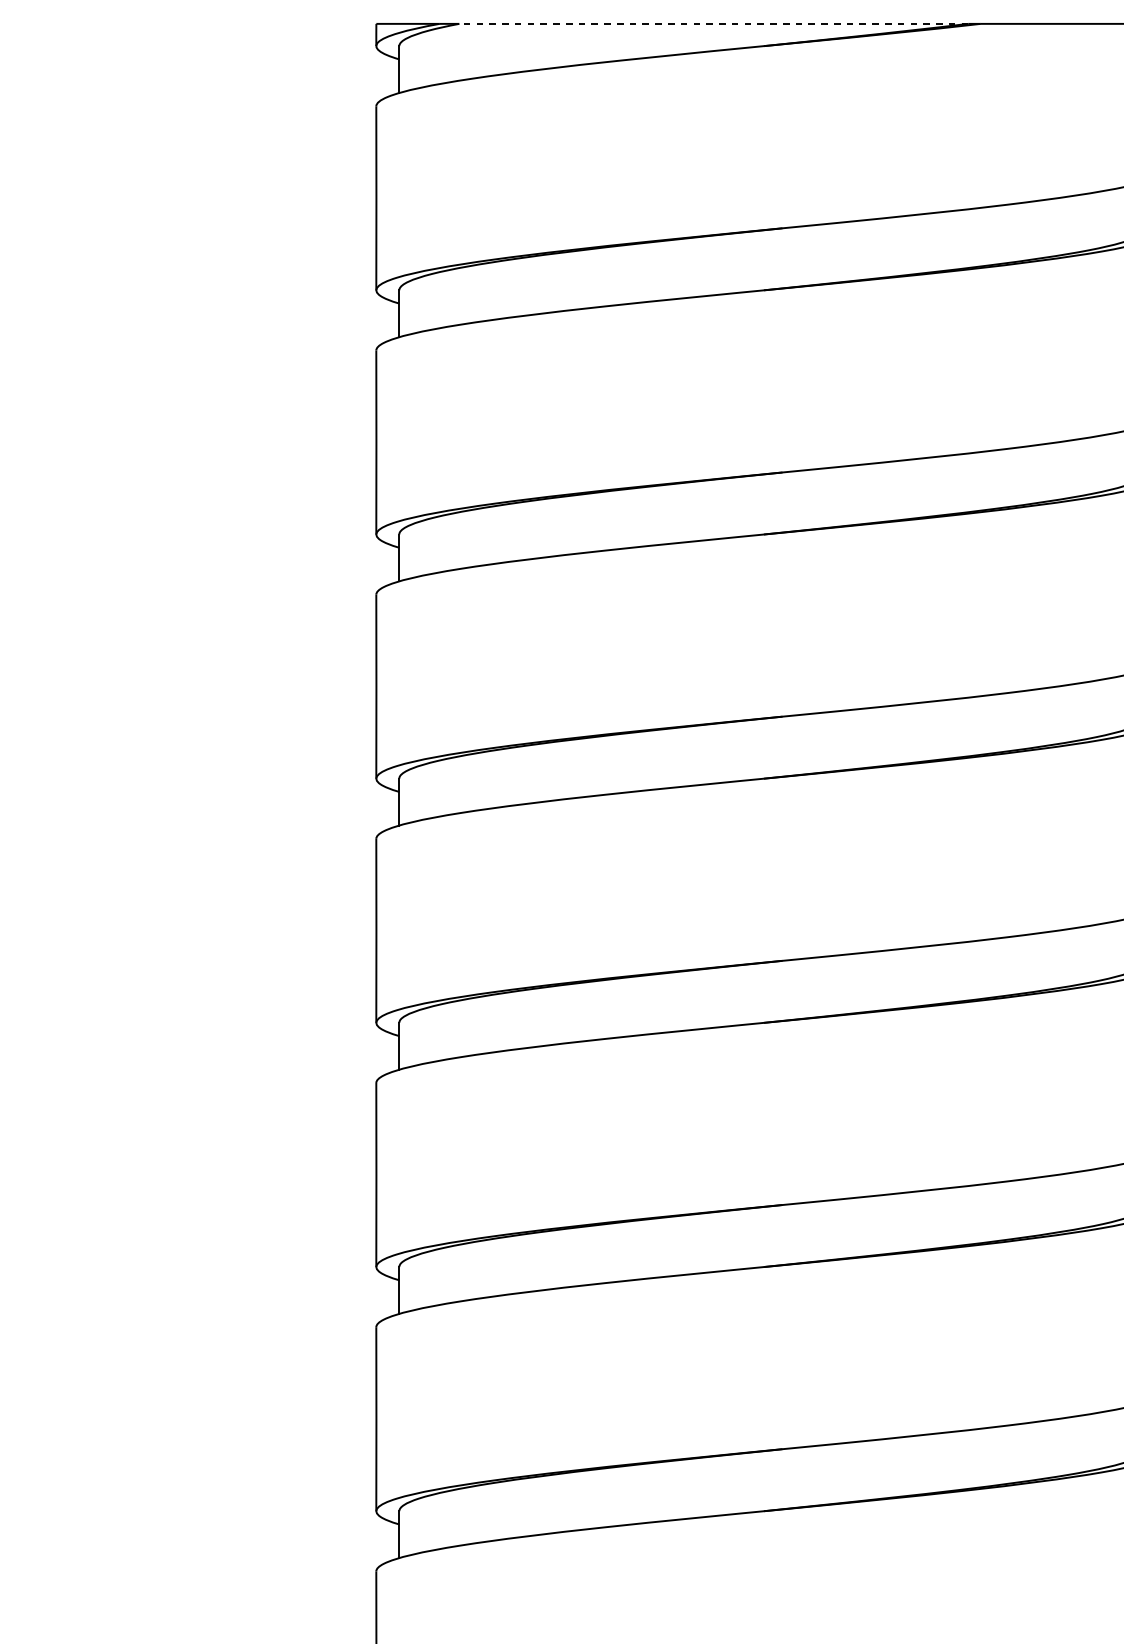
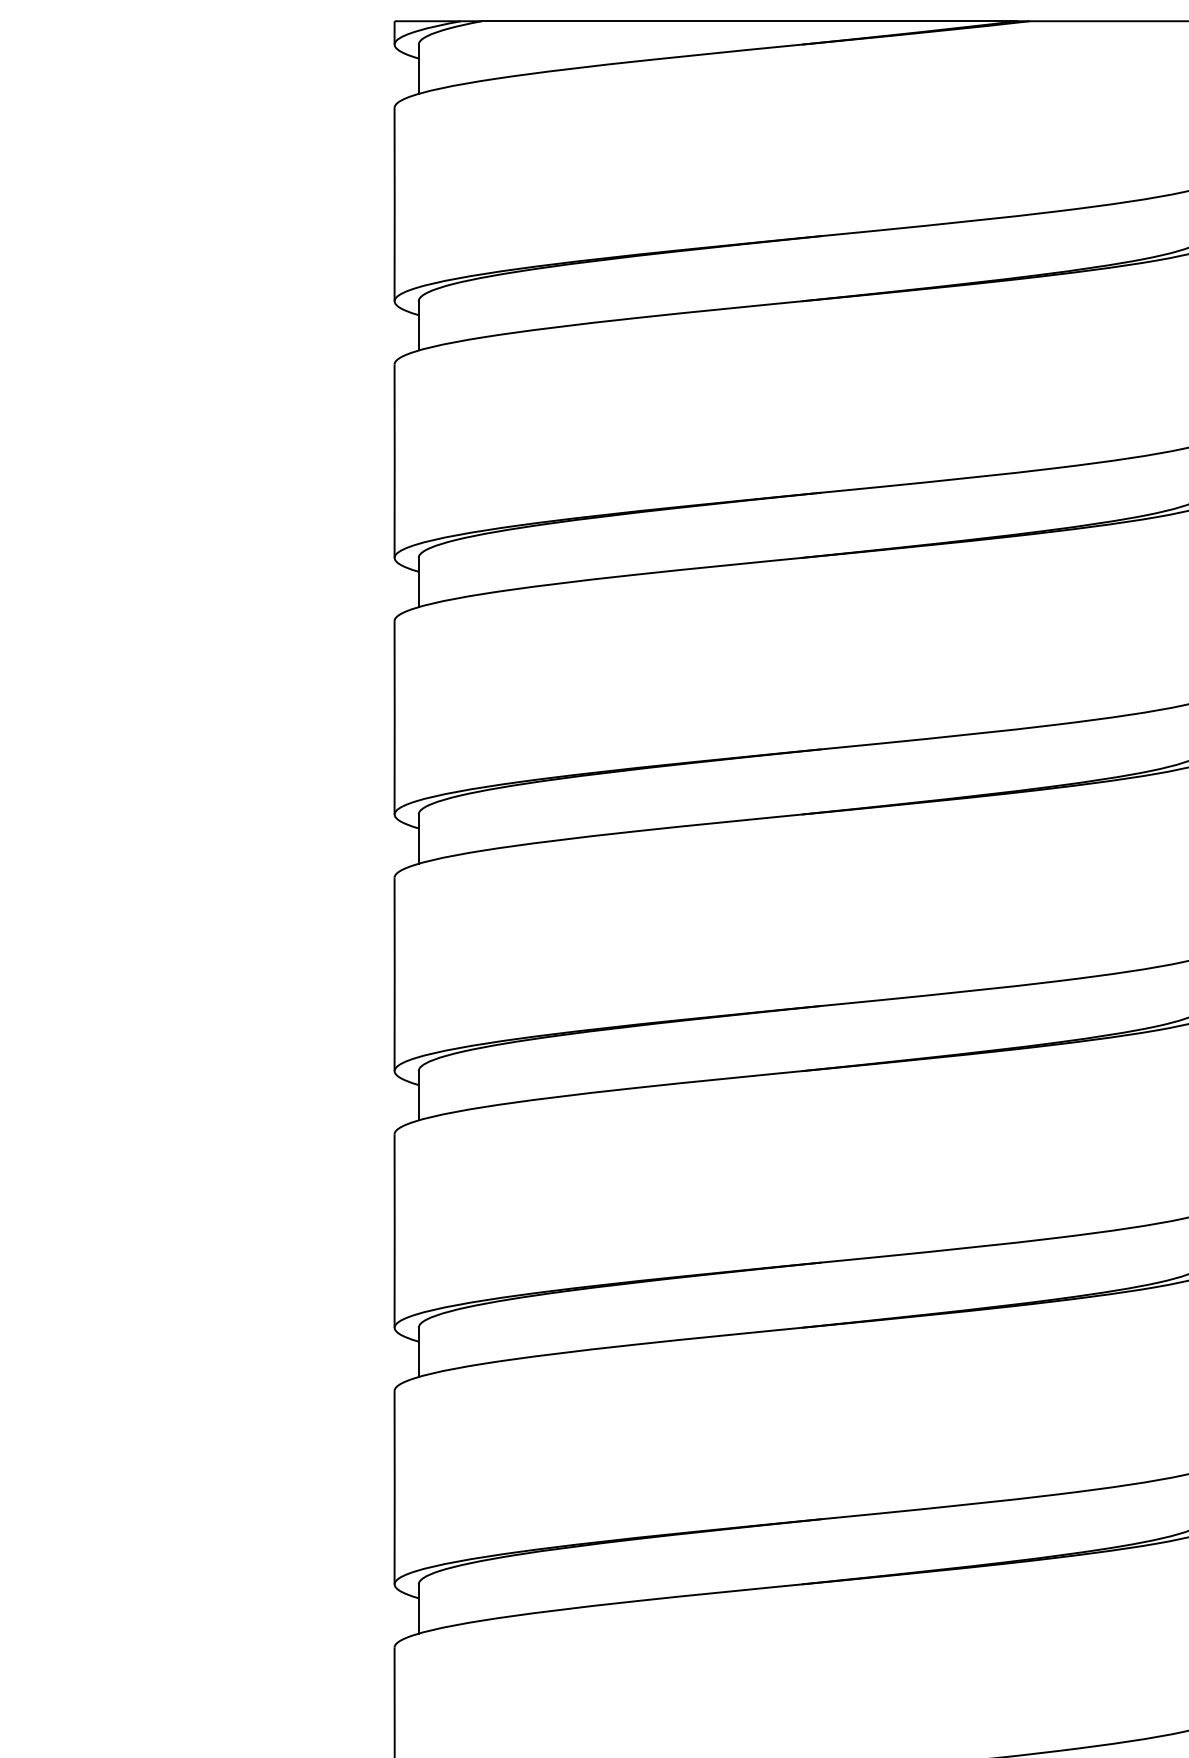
line: (713, 24) -> (748, 21), dashed -> solid

